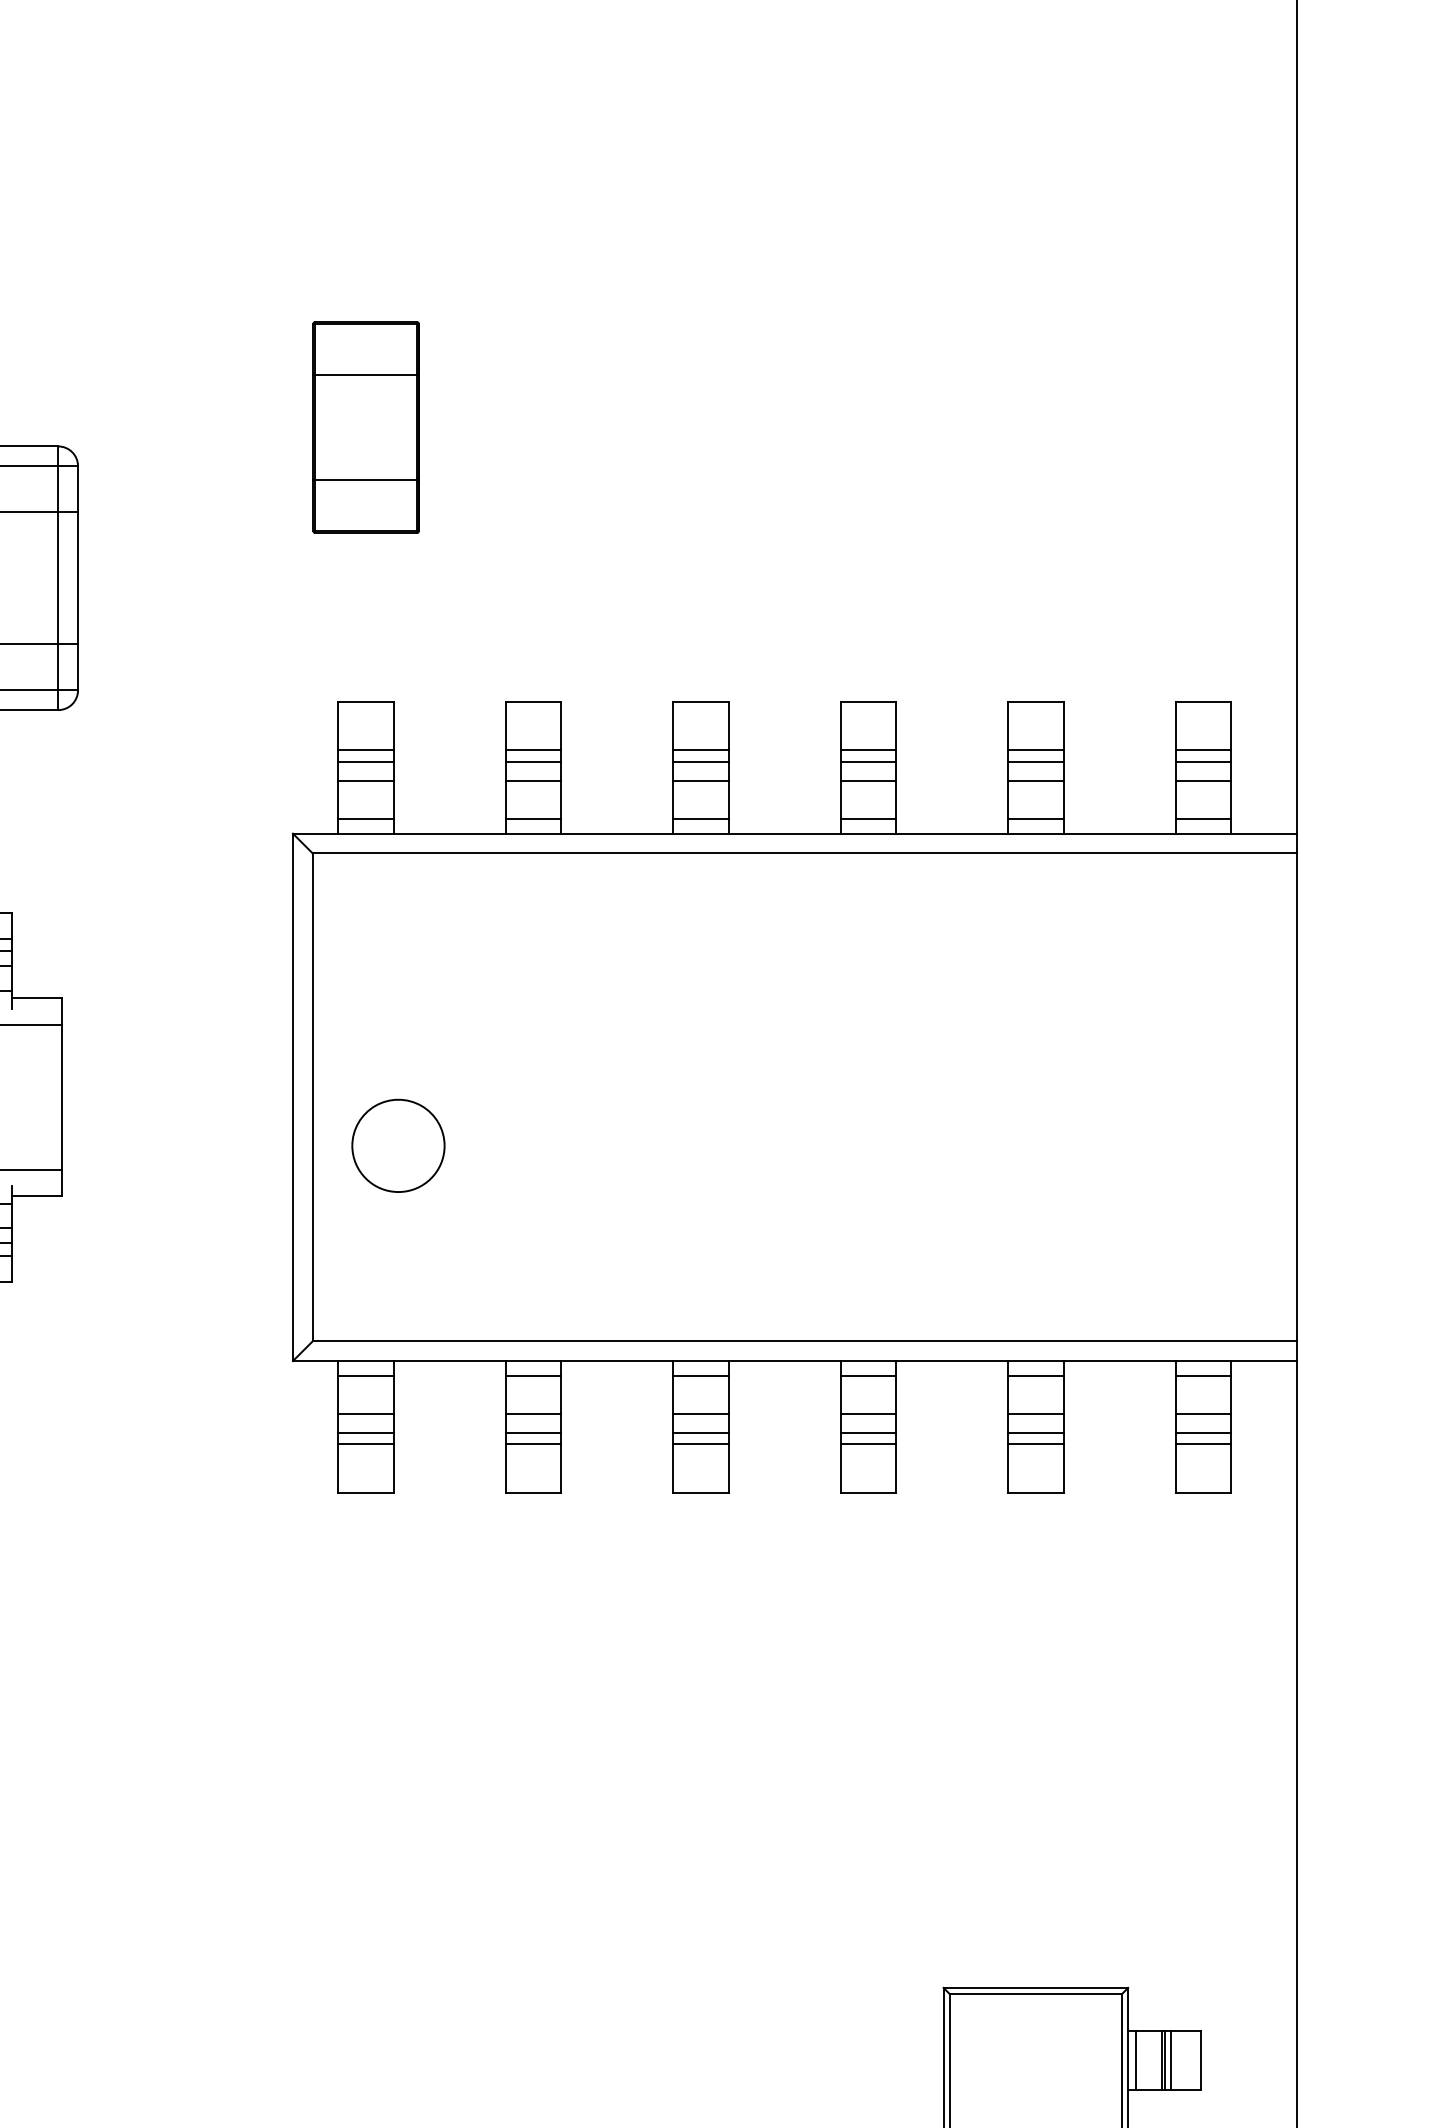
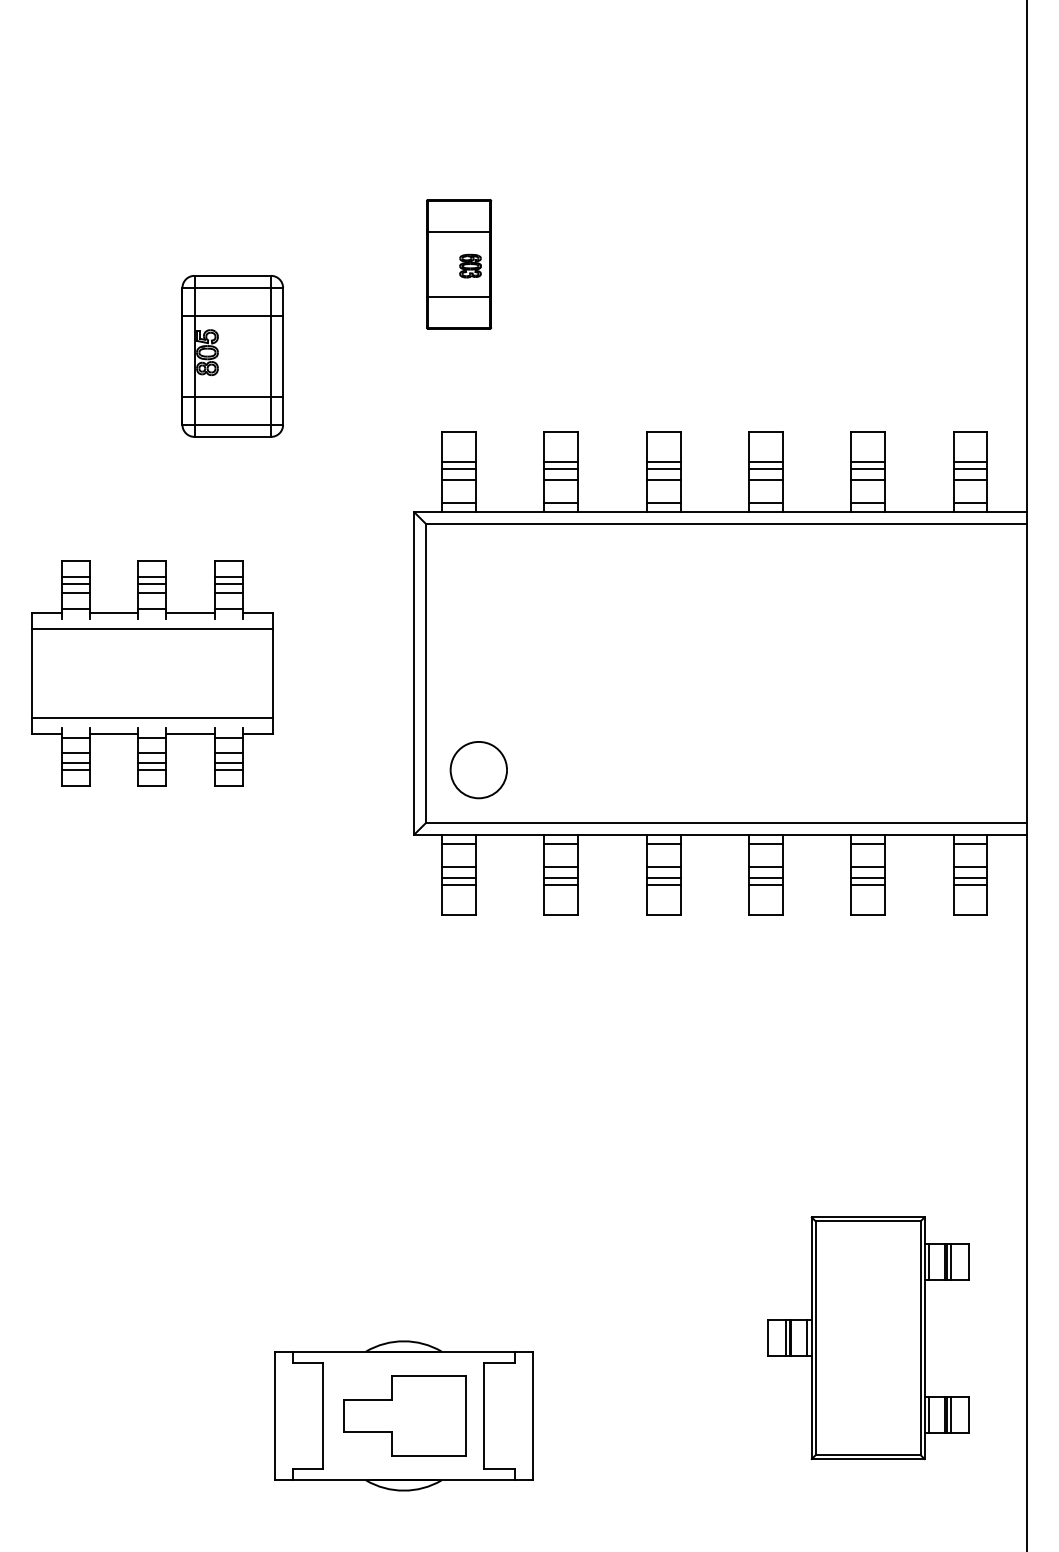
part: (384, 429) -> (470, 265), added
part: (397, 1146) -> (478, 770), moved

